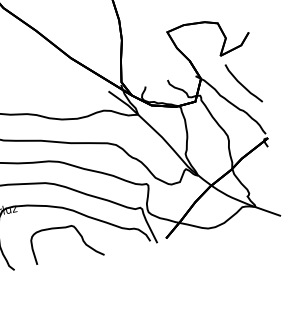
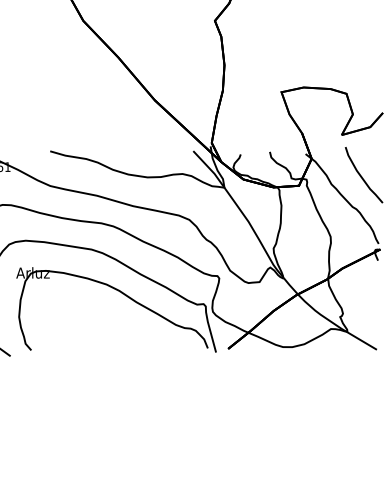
curve: (63, 228) -> (102, 310), removed

